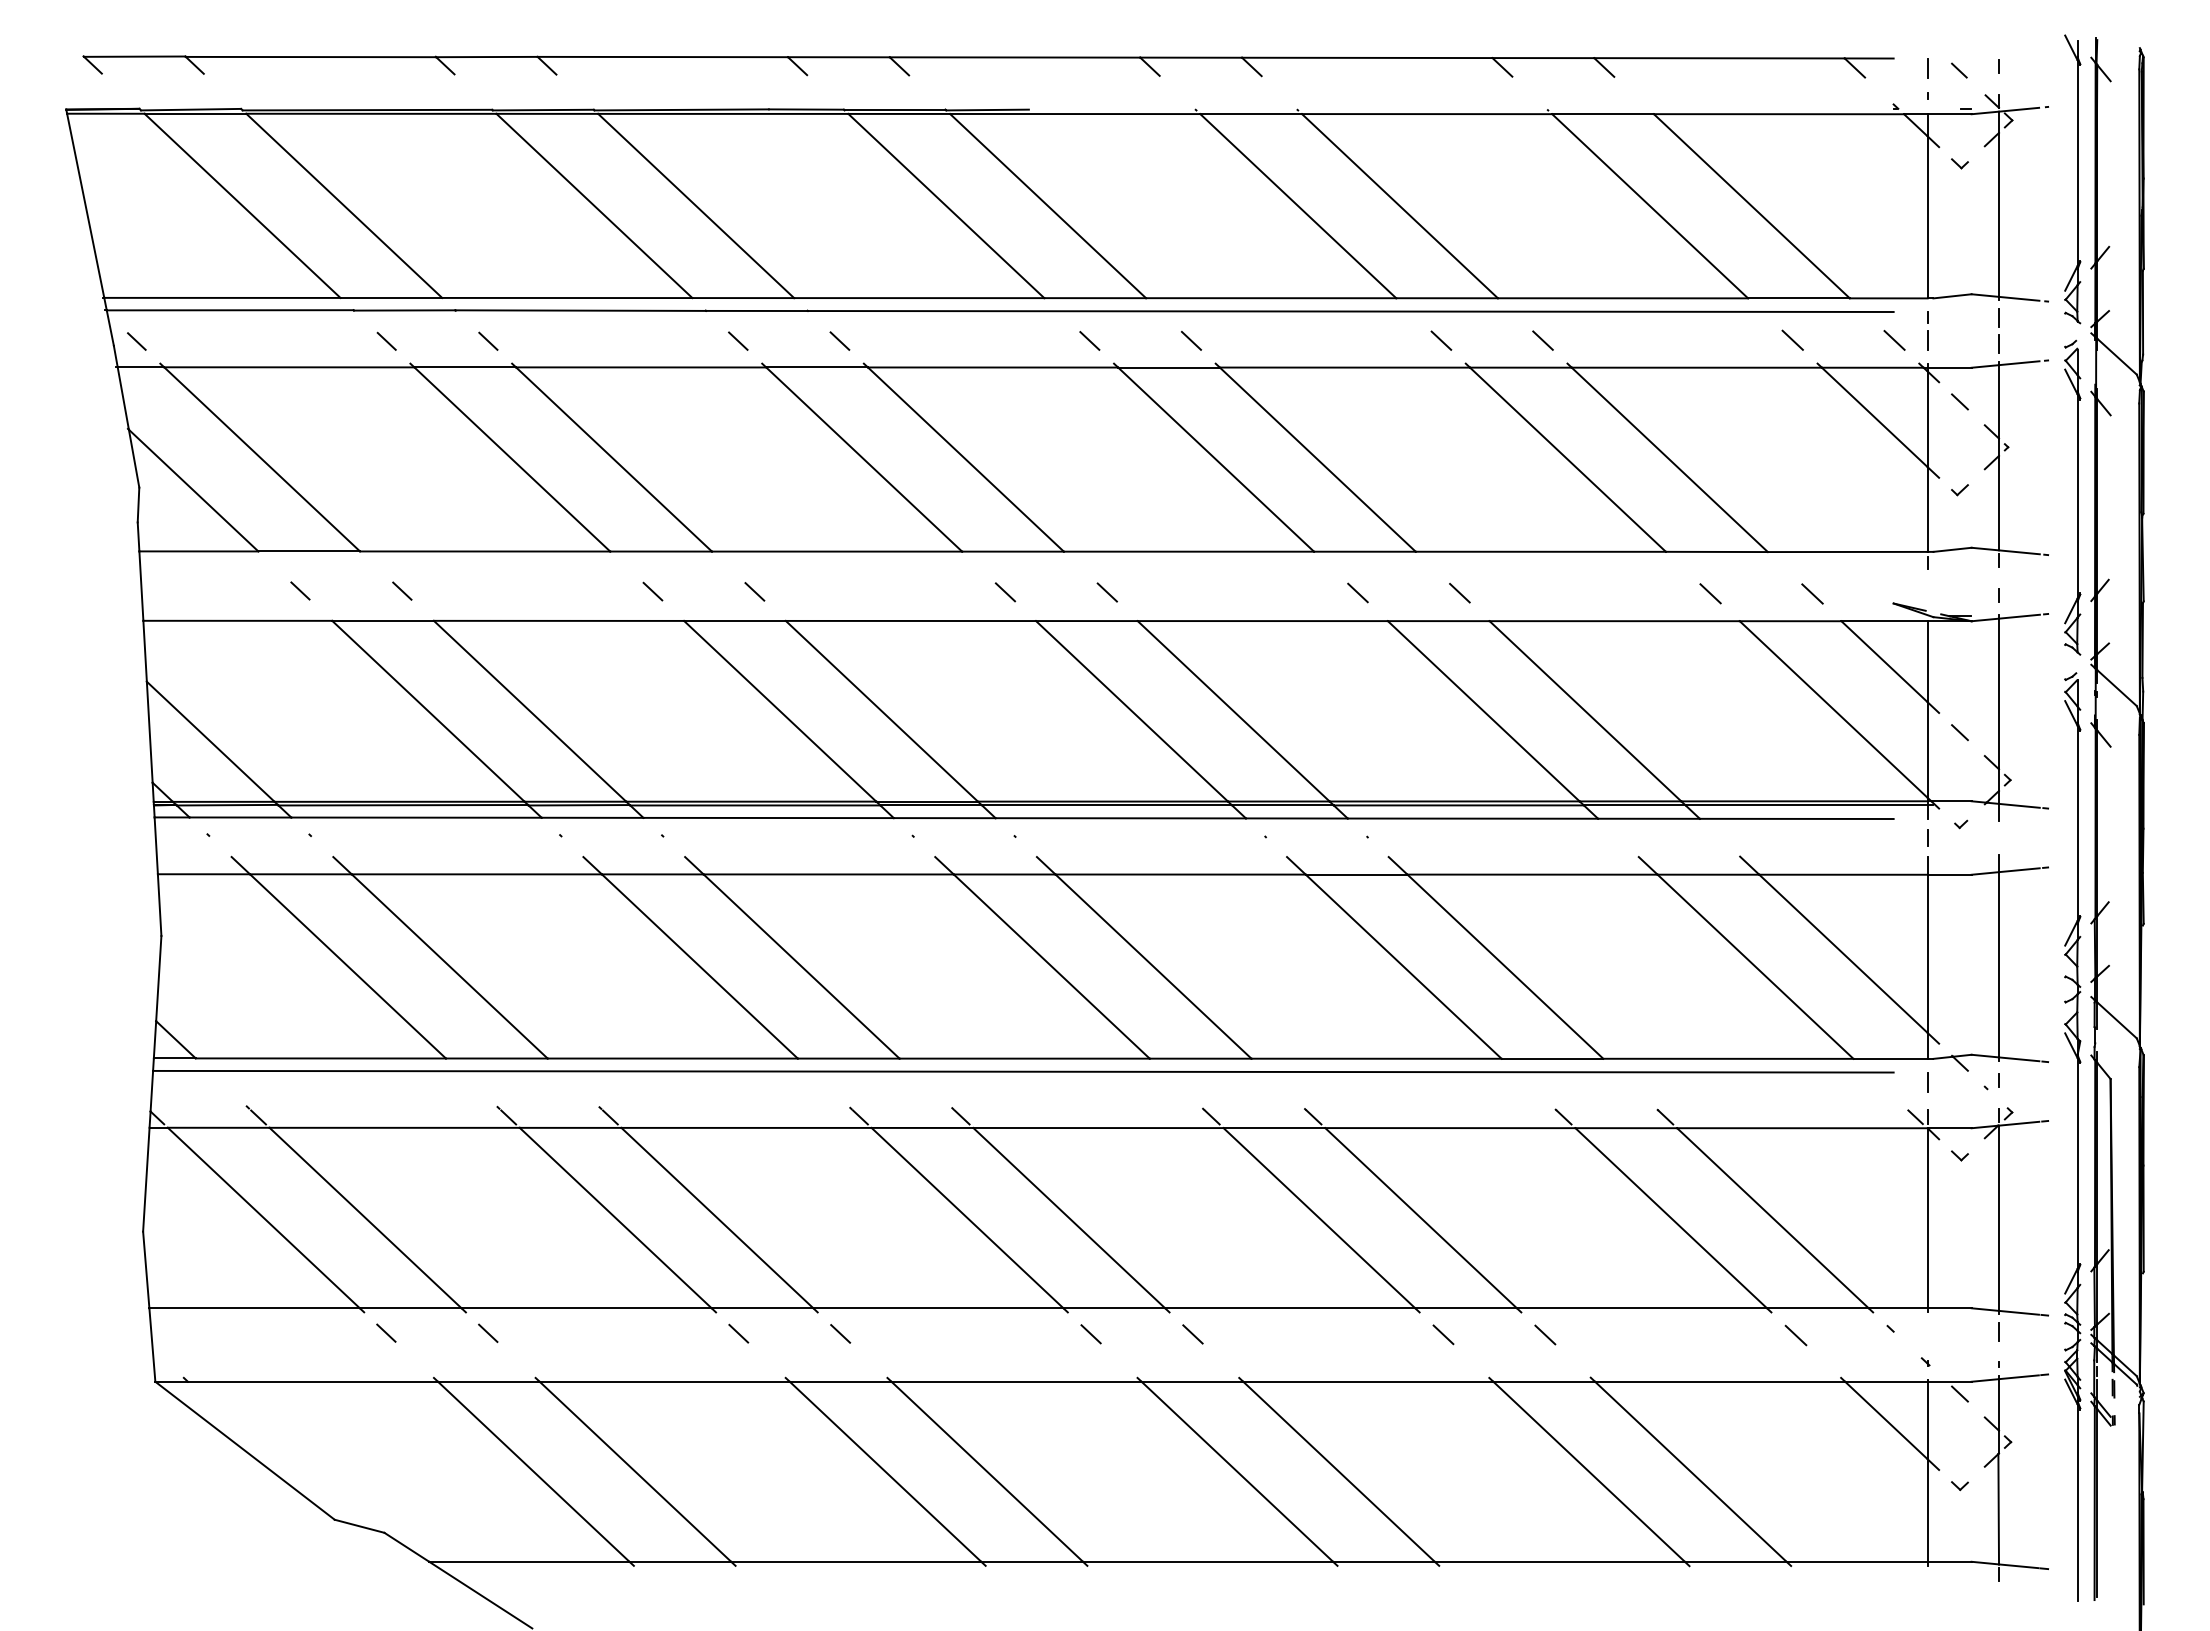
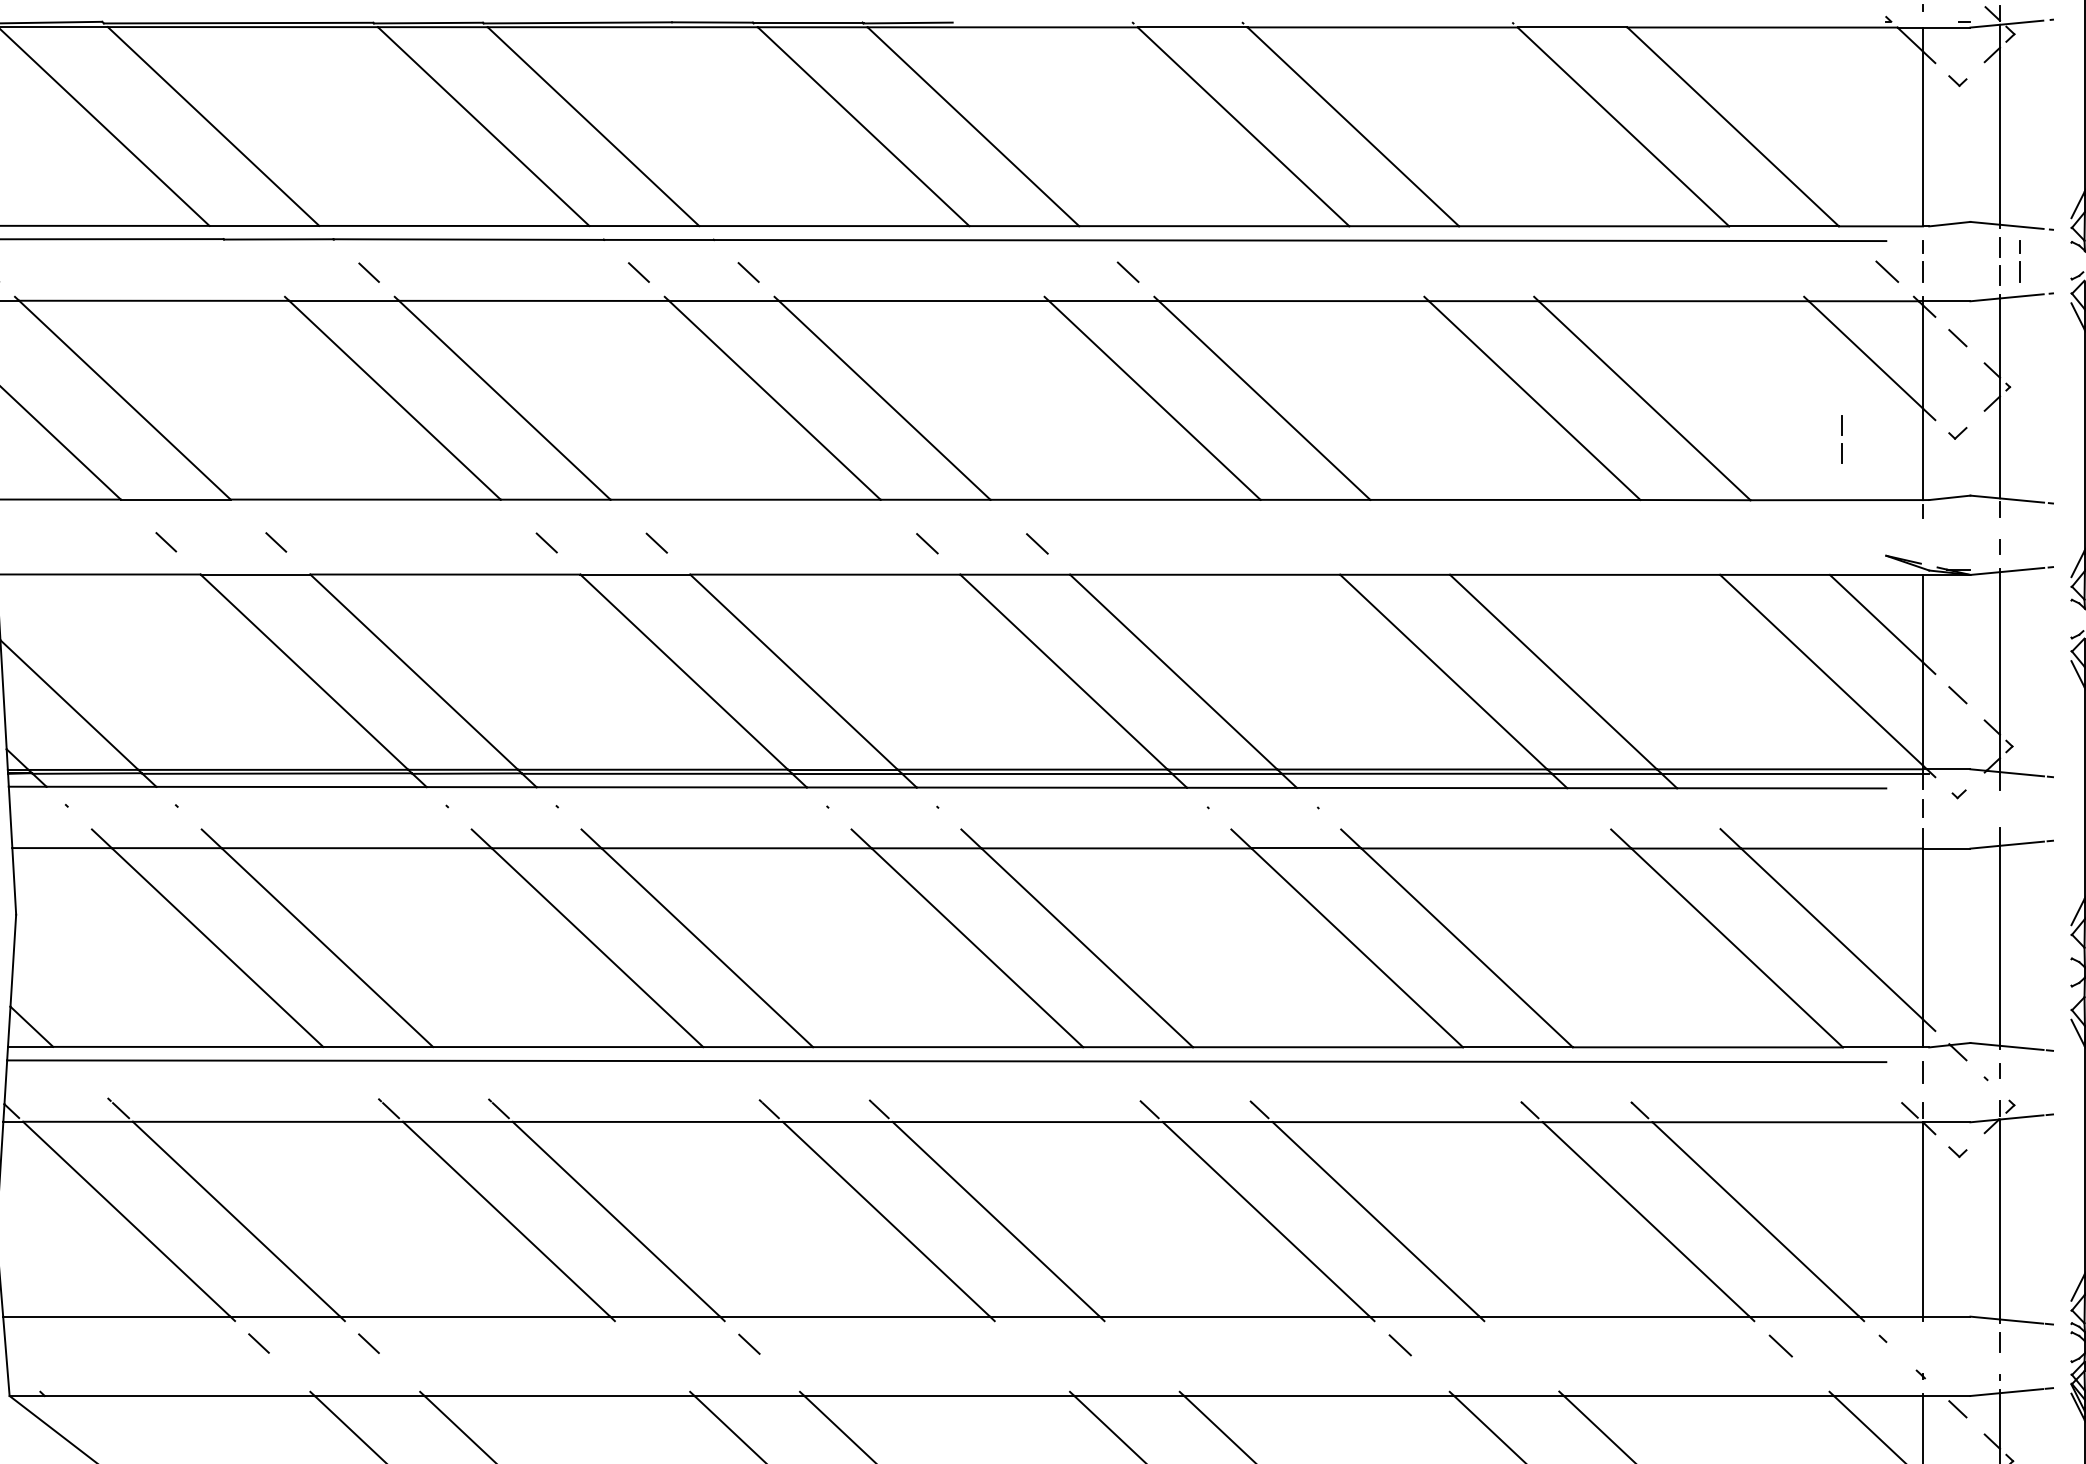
line: (2017, 330) -> (2019, 261), added
line: (1792, 339) -> (1777, 270), removed
line: (386, 340) -> (259, 271), removed
line: (1089, 340) -> (1018, 271), removed
line: (1441, 340) -> (1398, 271), removed
line: (1542, 340) -> (1507, 271), removed
line: (1852, 492) -> (1841, 435), added
line: (1357, 592) -> (1307, 543), removed
line: (1459, 592) -> (1417, 543), removed
line: (1710, 593) -> (1688, 544), removed
line: (1812, 593) -> (1798, 544), removed
line: (738, 1333) -> (639, 1343), removed
line: (1090, 1334) -> (1019, 1344), removed
line: (1192, 1334) -> (1129, 1344), removed
line: (1545, 1334) -> (1510, 1344), removed

